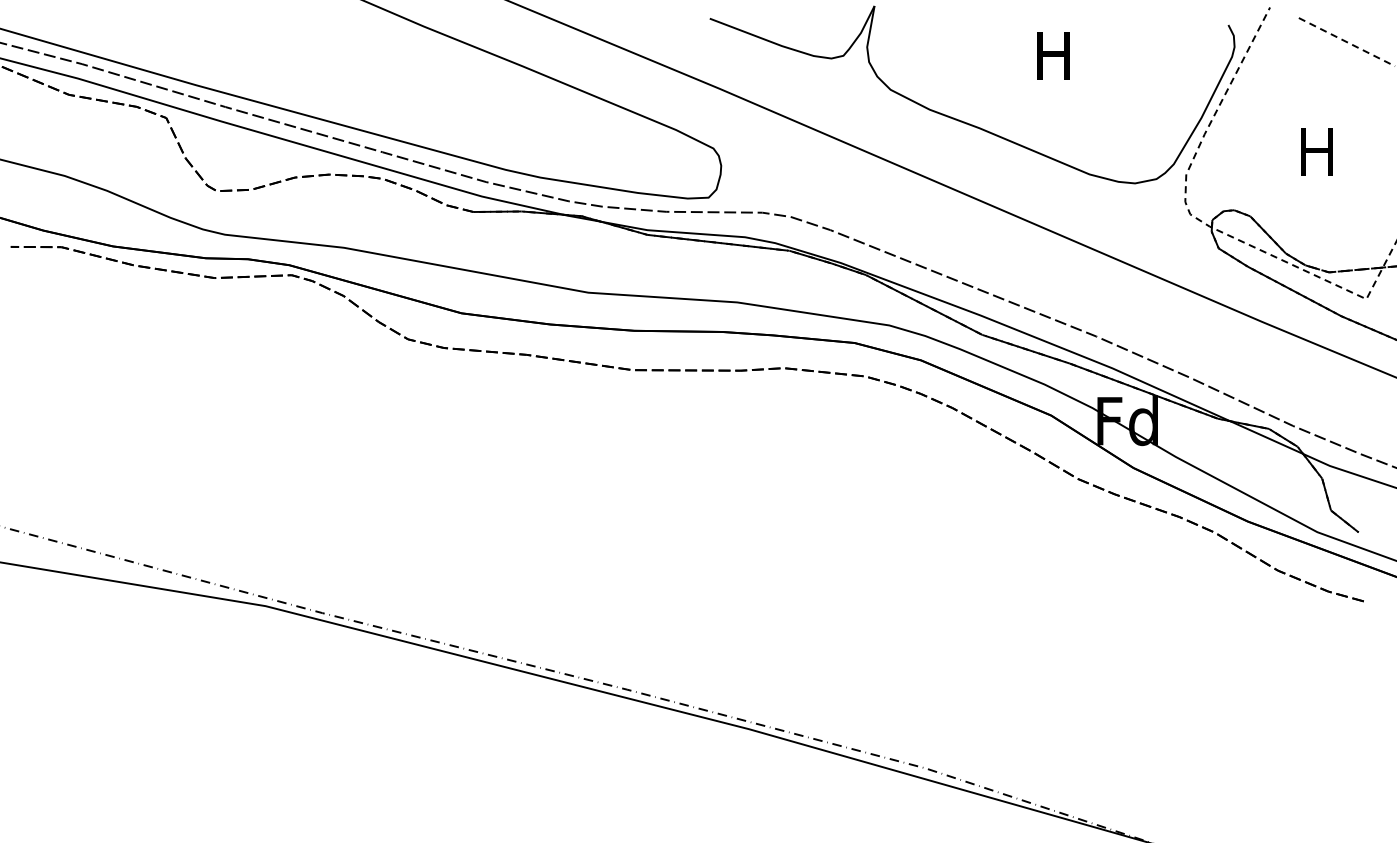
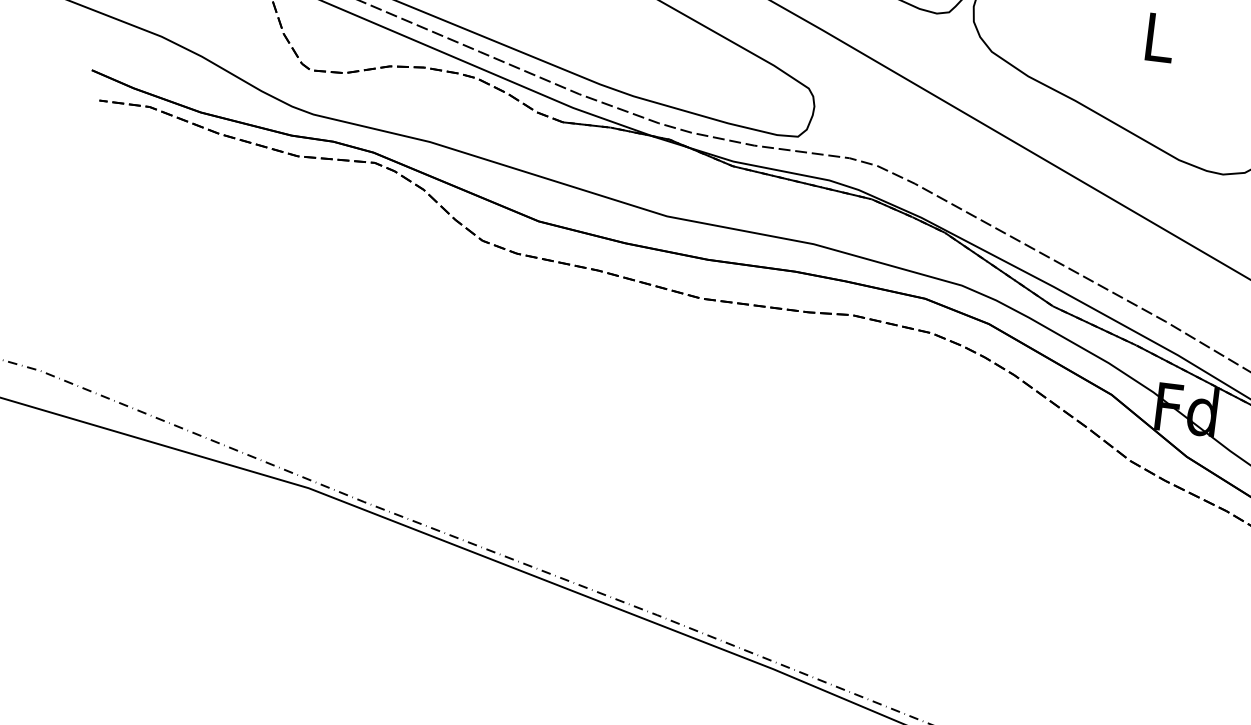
text: (1053, 55) -> (1157, 37), H -> L

